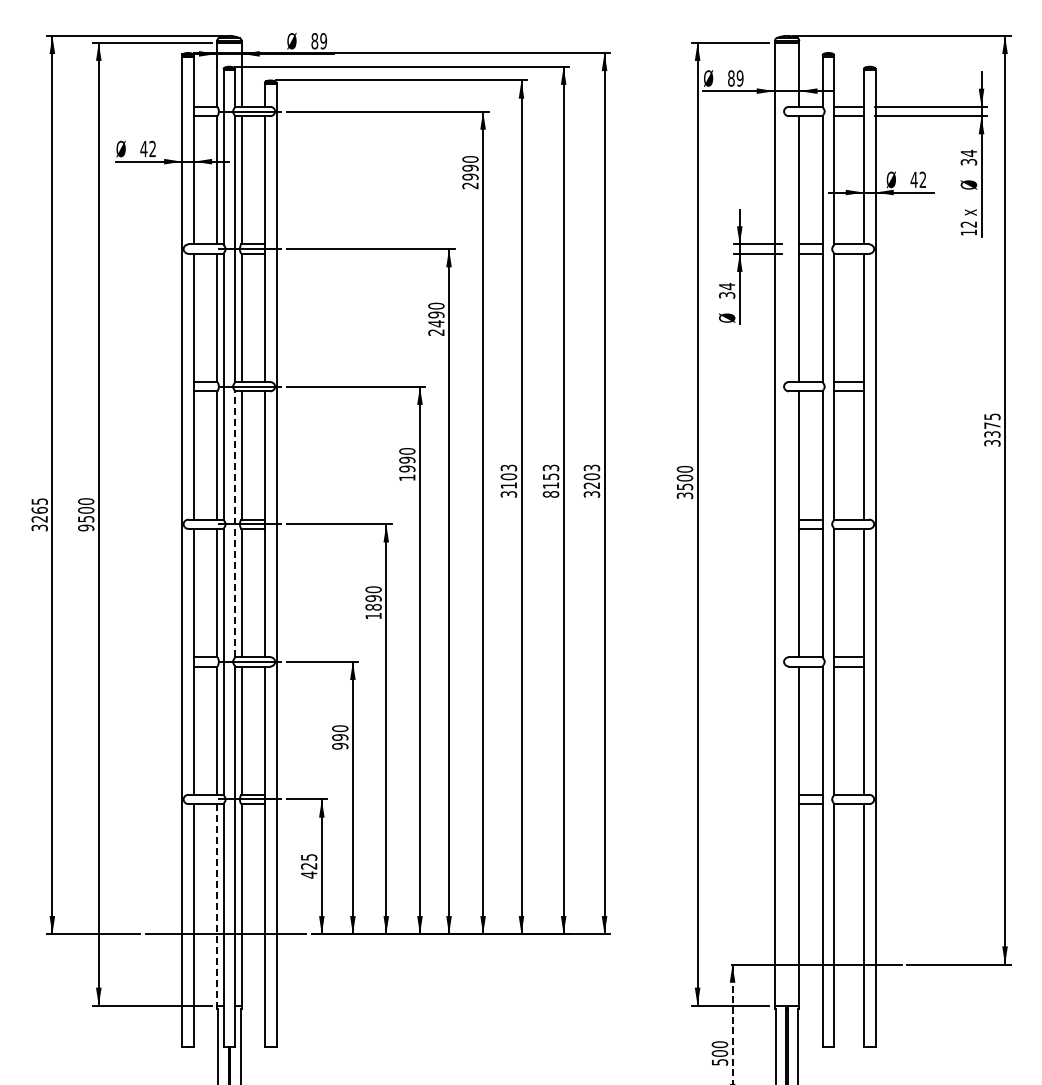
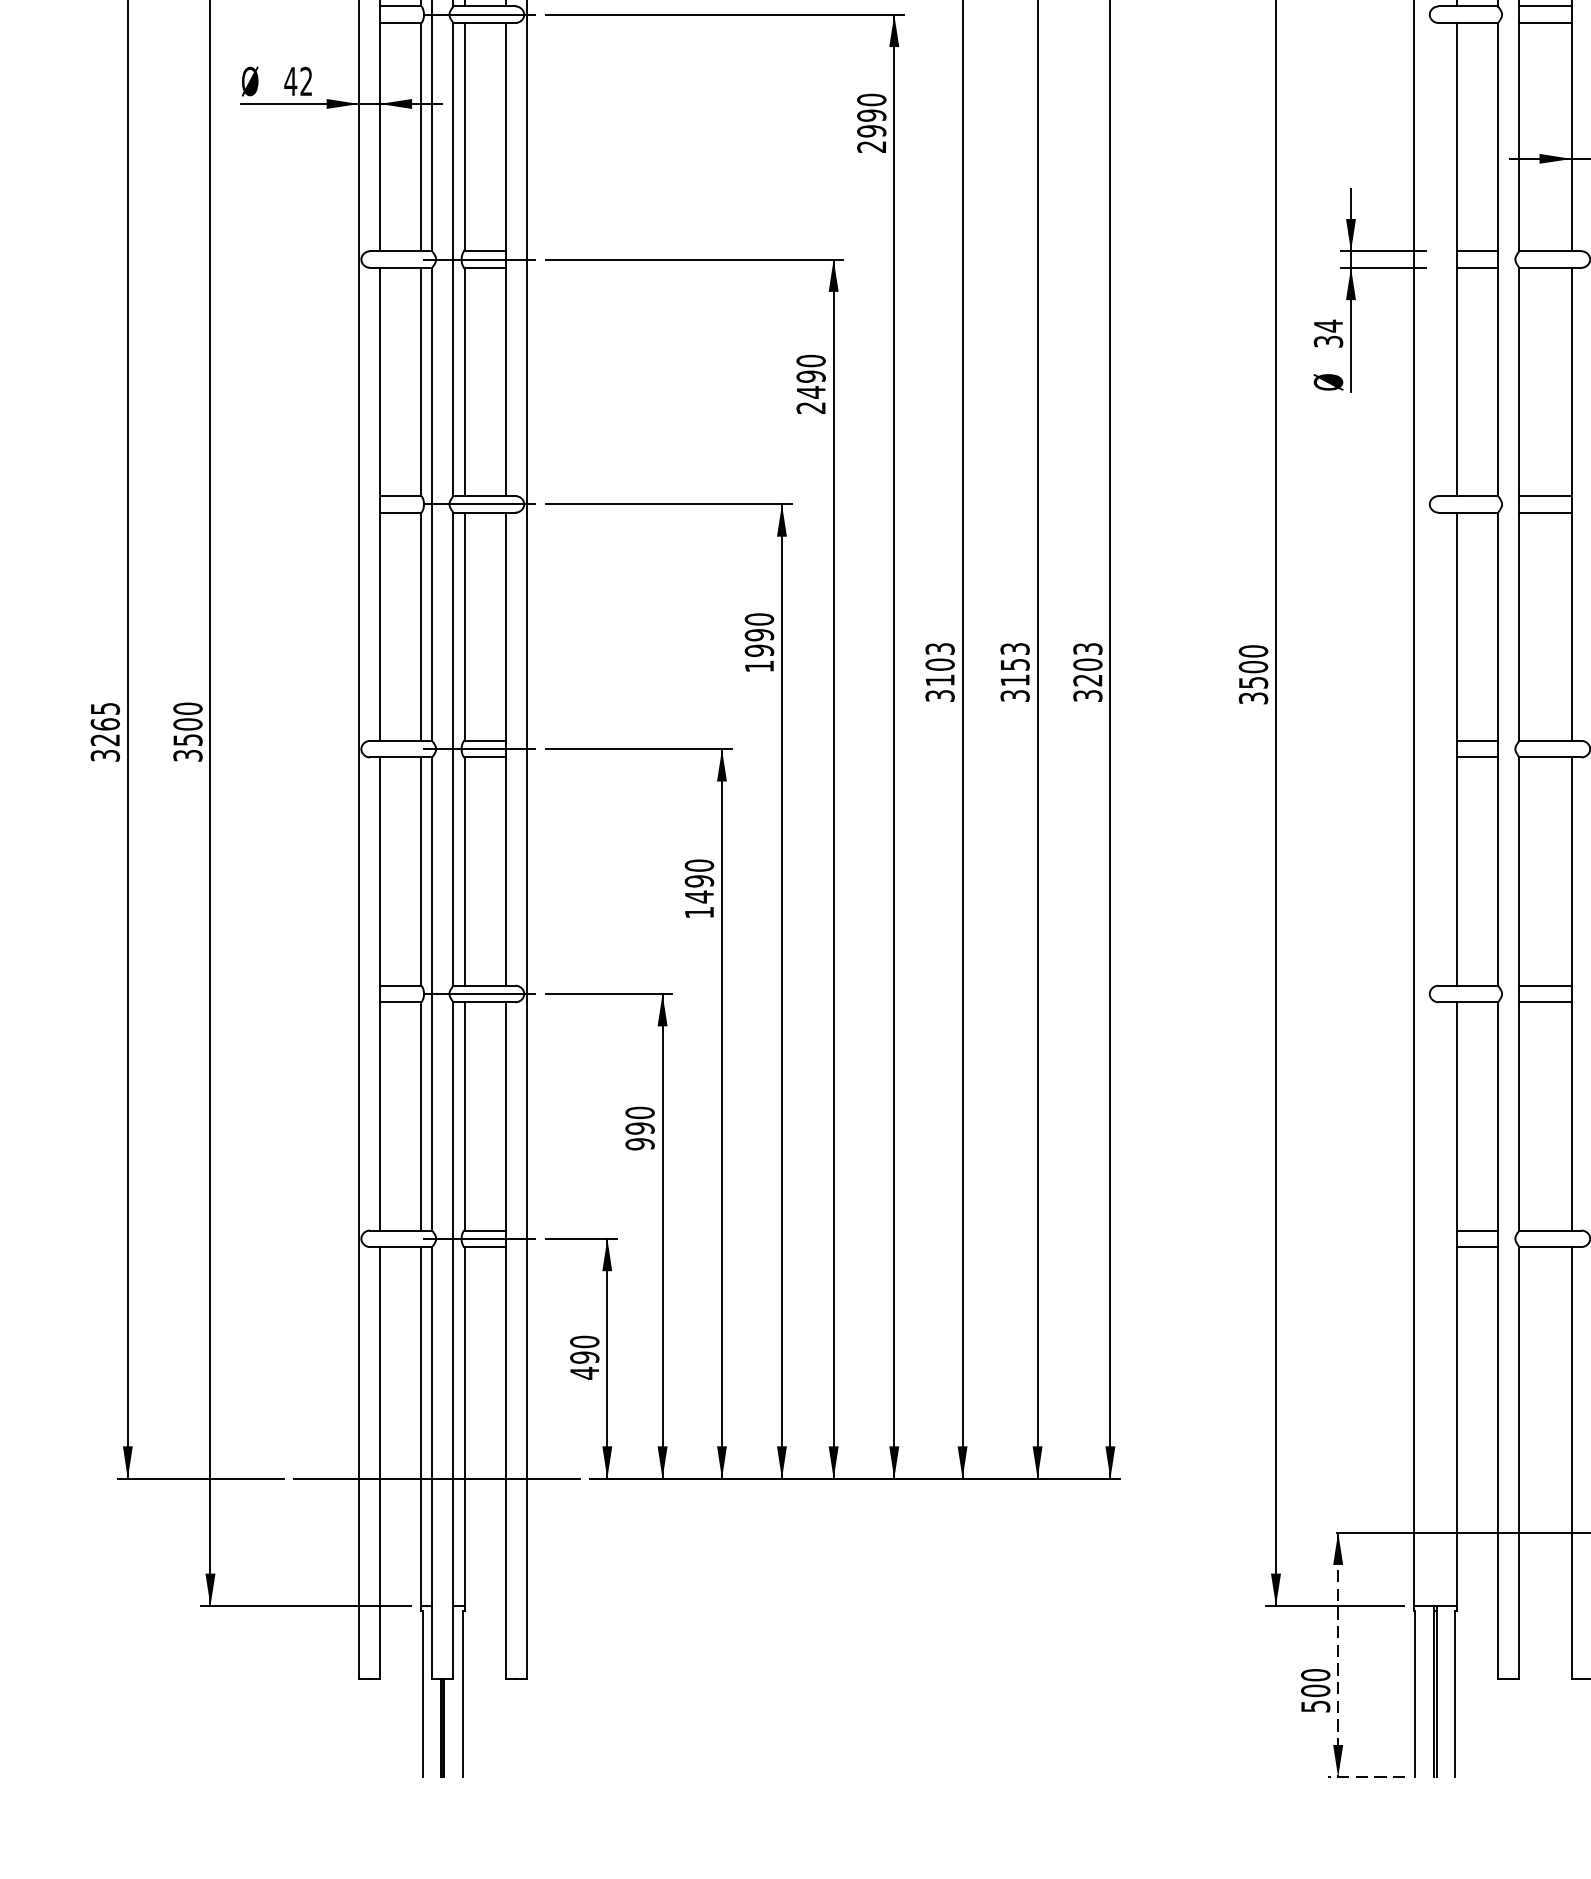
text: (550, 494) -> (1014, 696), 8153 -> 3153
line: (235, 524) -> (453, 749), dashed -> solid
text: (86, 527) -> (188, 754), 9500 -> 3500
text: (373, 606) -> (699, 895), 1890 -> 1490
text: (309, 861) -> (585, 1349), 425 -> 490
line: (217, 904) -> (421, 1425), dashed -> solid

